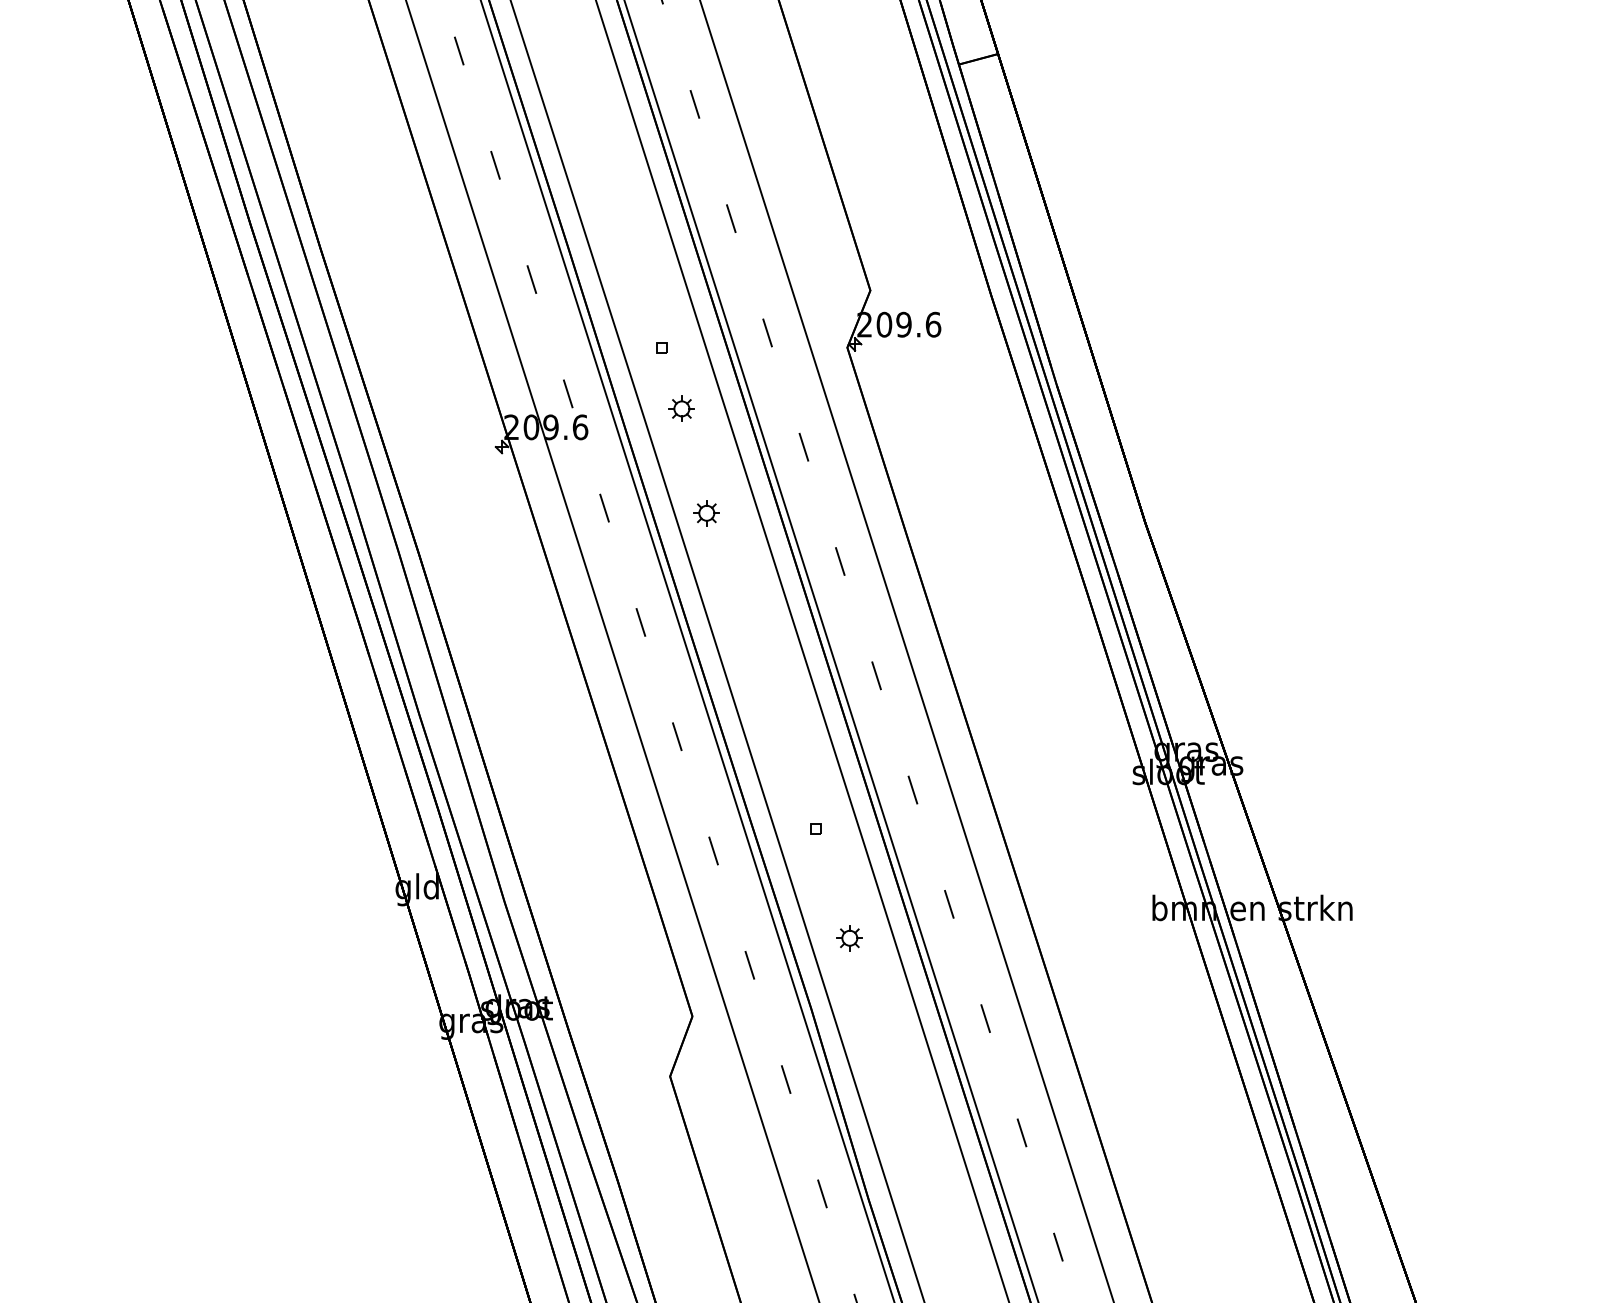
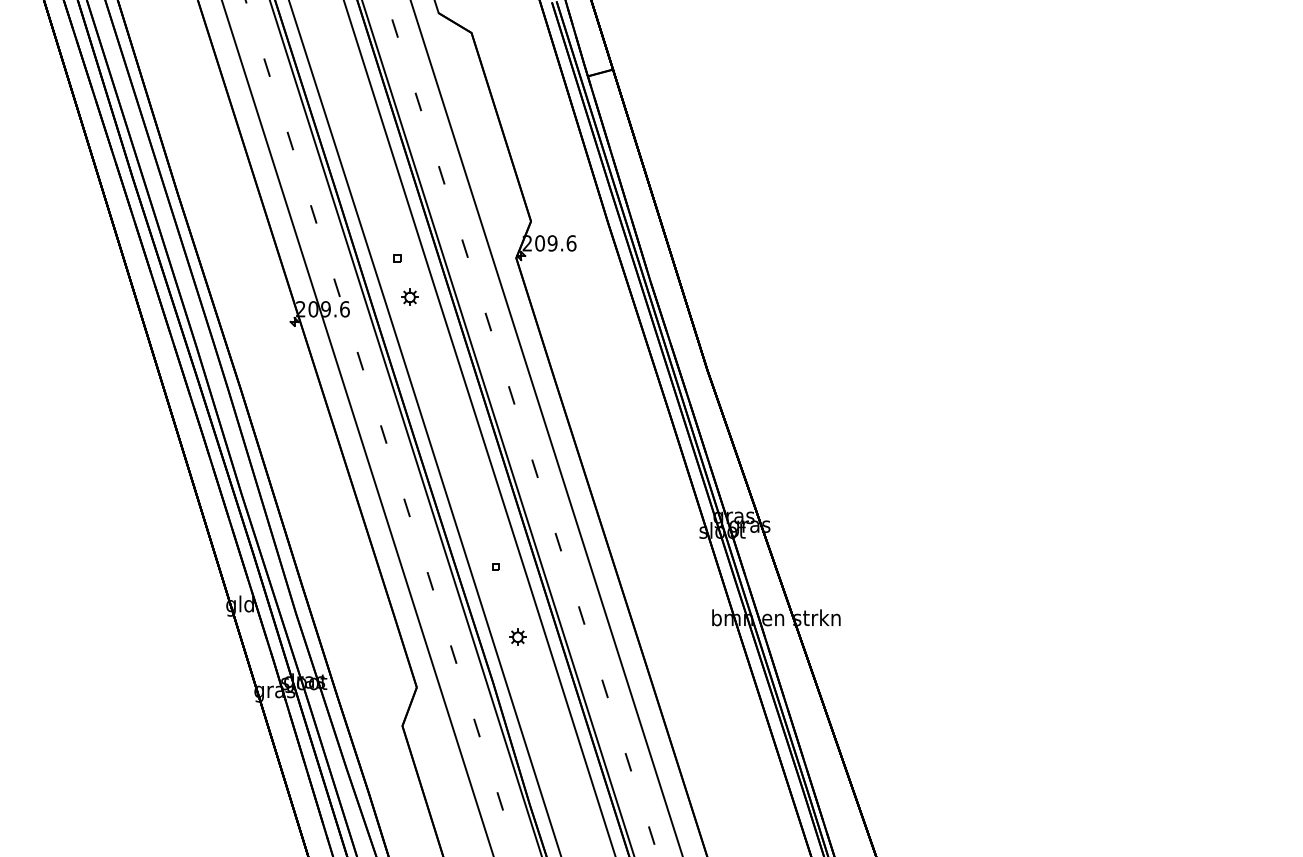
part: (705, 511) -> (425, 363), removed

